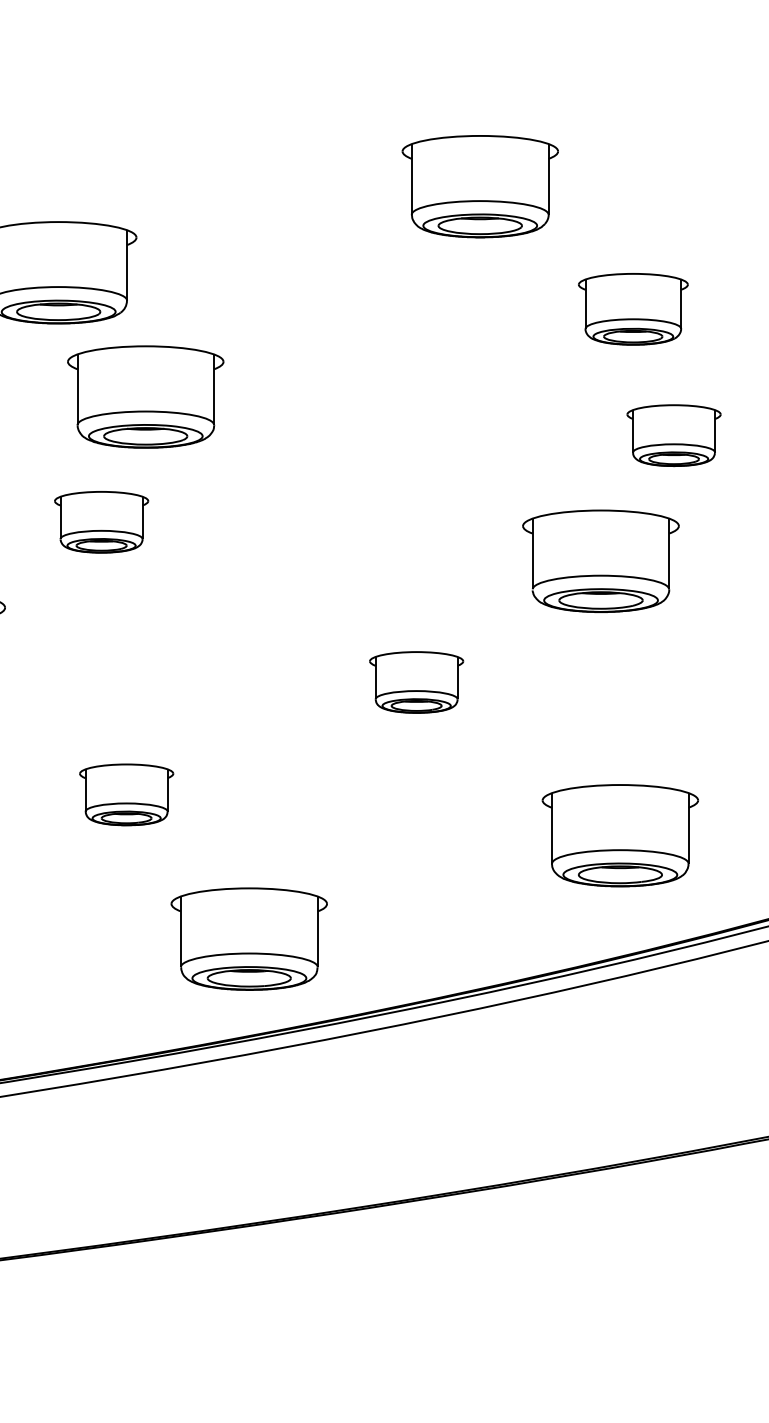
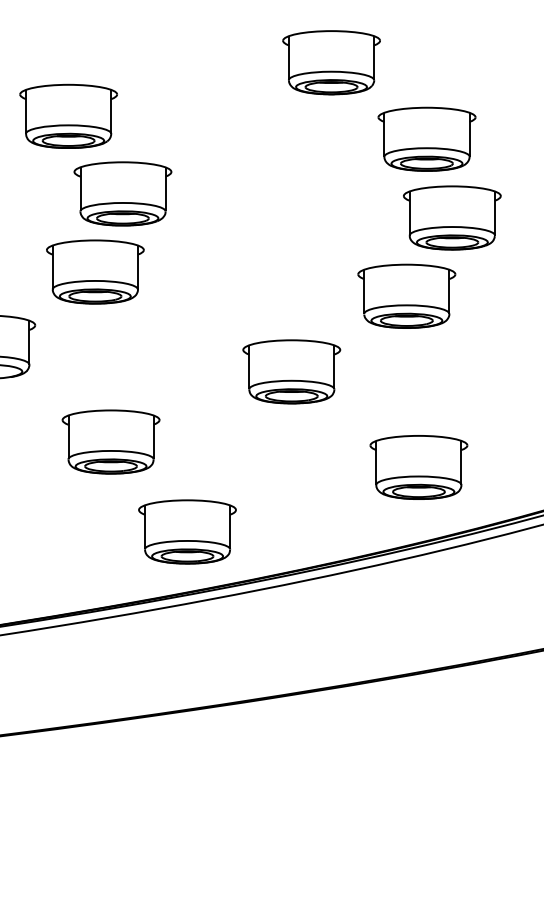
part: (632, 308) -> (426, 138), size x1.43
part: (674, 434) -> (452, 217), size x1.67
part: (101, 521) -> (95, 271), size x1.67
part: (416, 681) -> (291, 371), size x1.67
part: (125, 794) -> (110, 441), size x1.67

